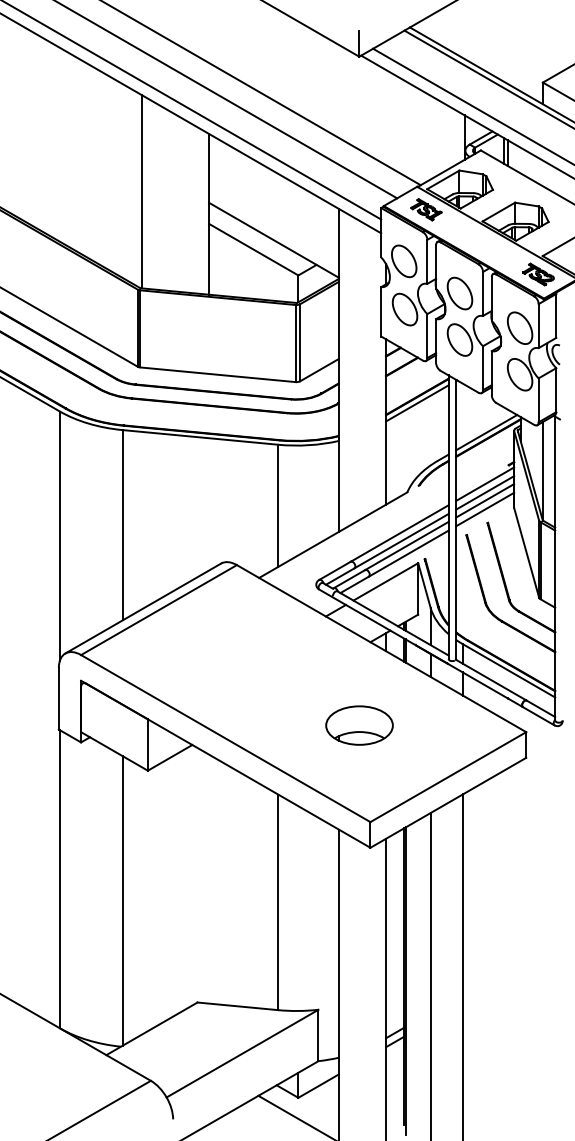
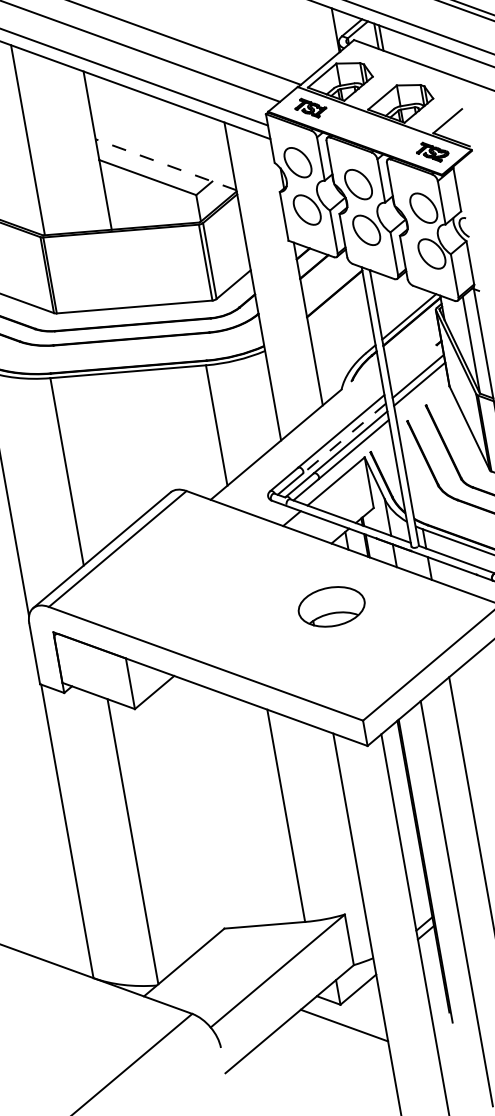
line: (273, 240) -> (165, 165), solid -> dashed
line: (417, 403) -> (335, 300), removed
line: (485, 483) -> (416, 367), removed
line: (485, 509) -> (421, 392), removed
line: (401, 541) -> (344, 438), solid -> dashed
part: (359, 725) -> (331, 606), moved

